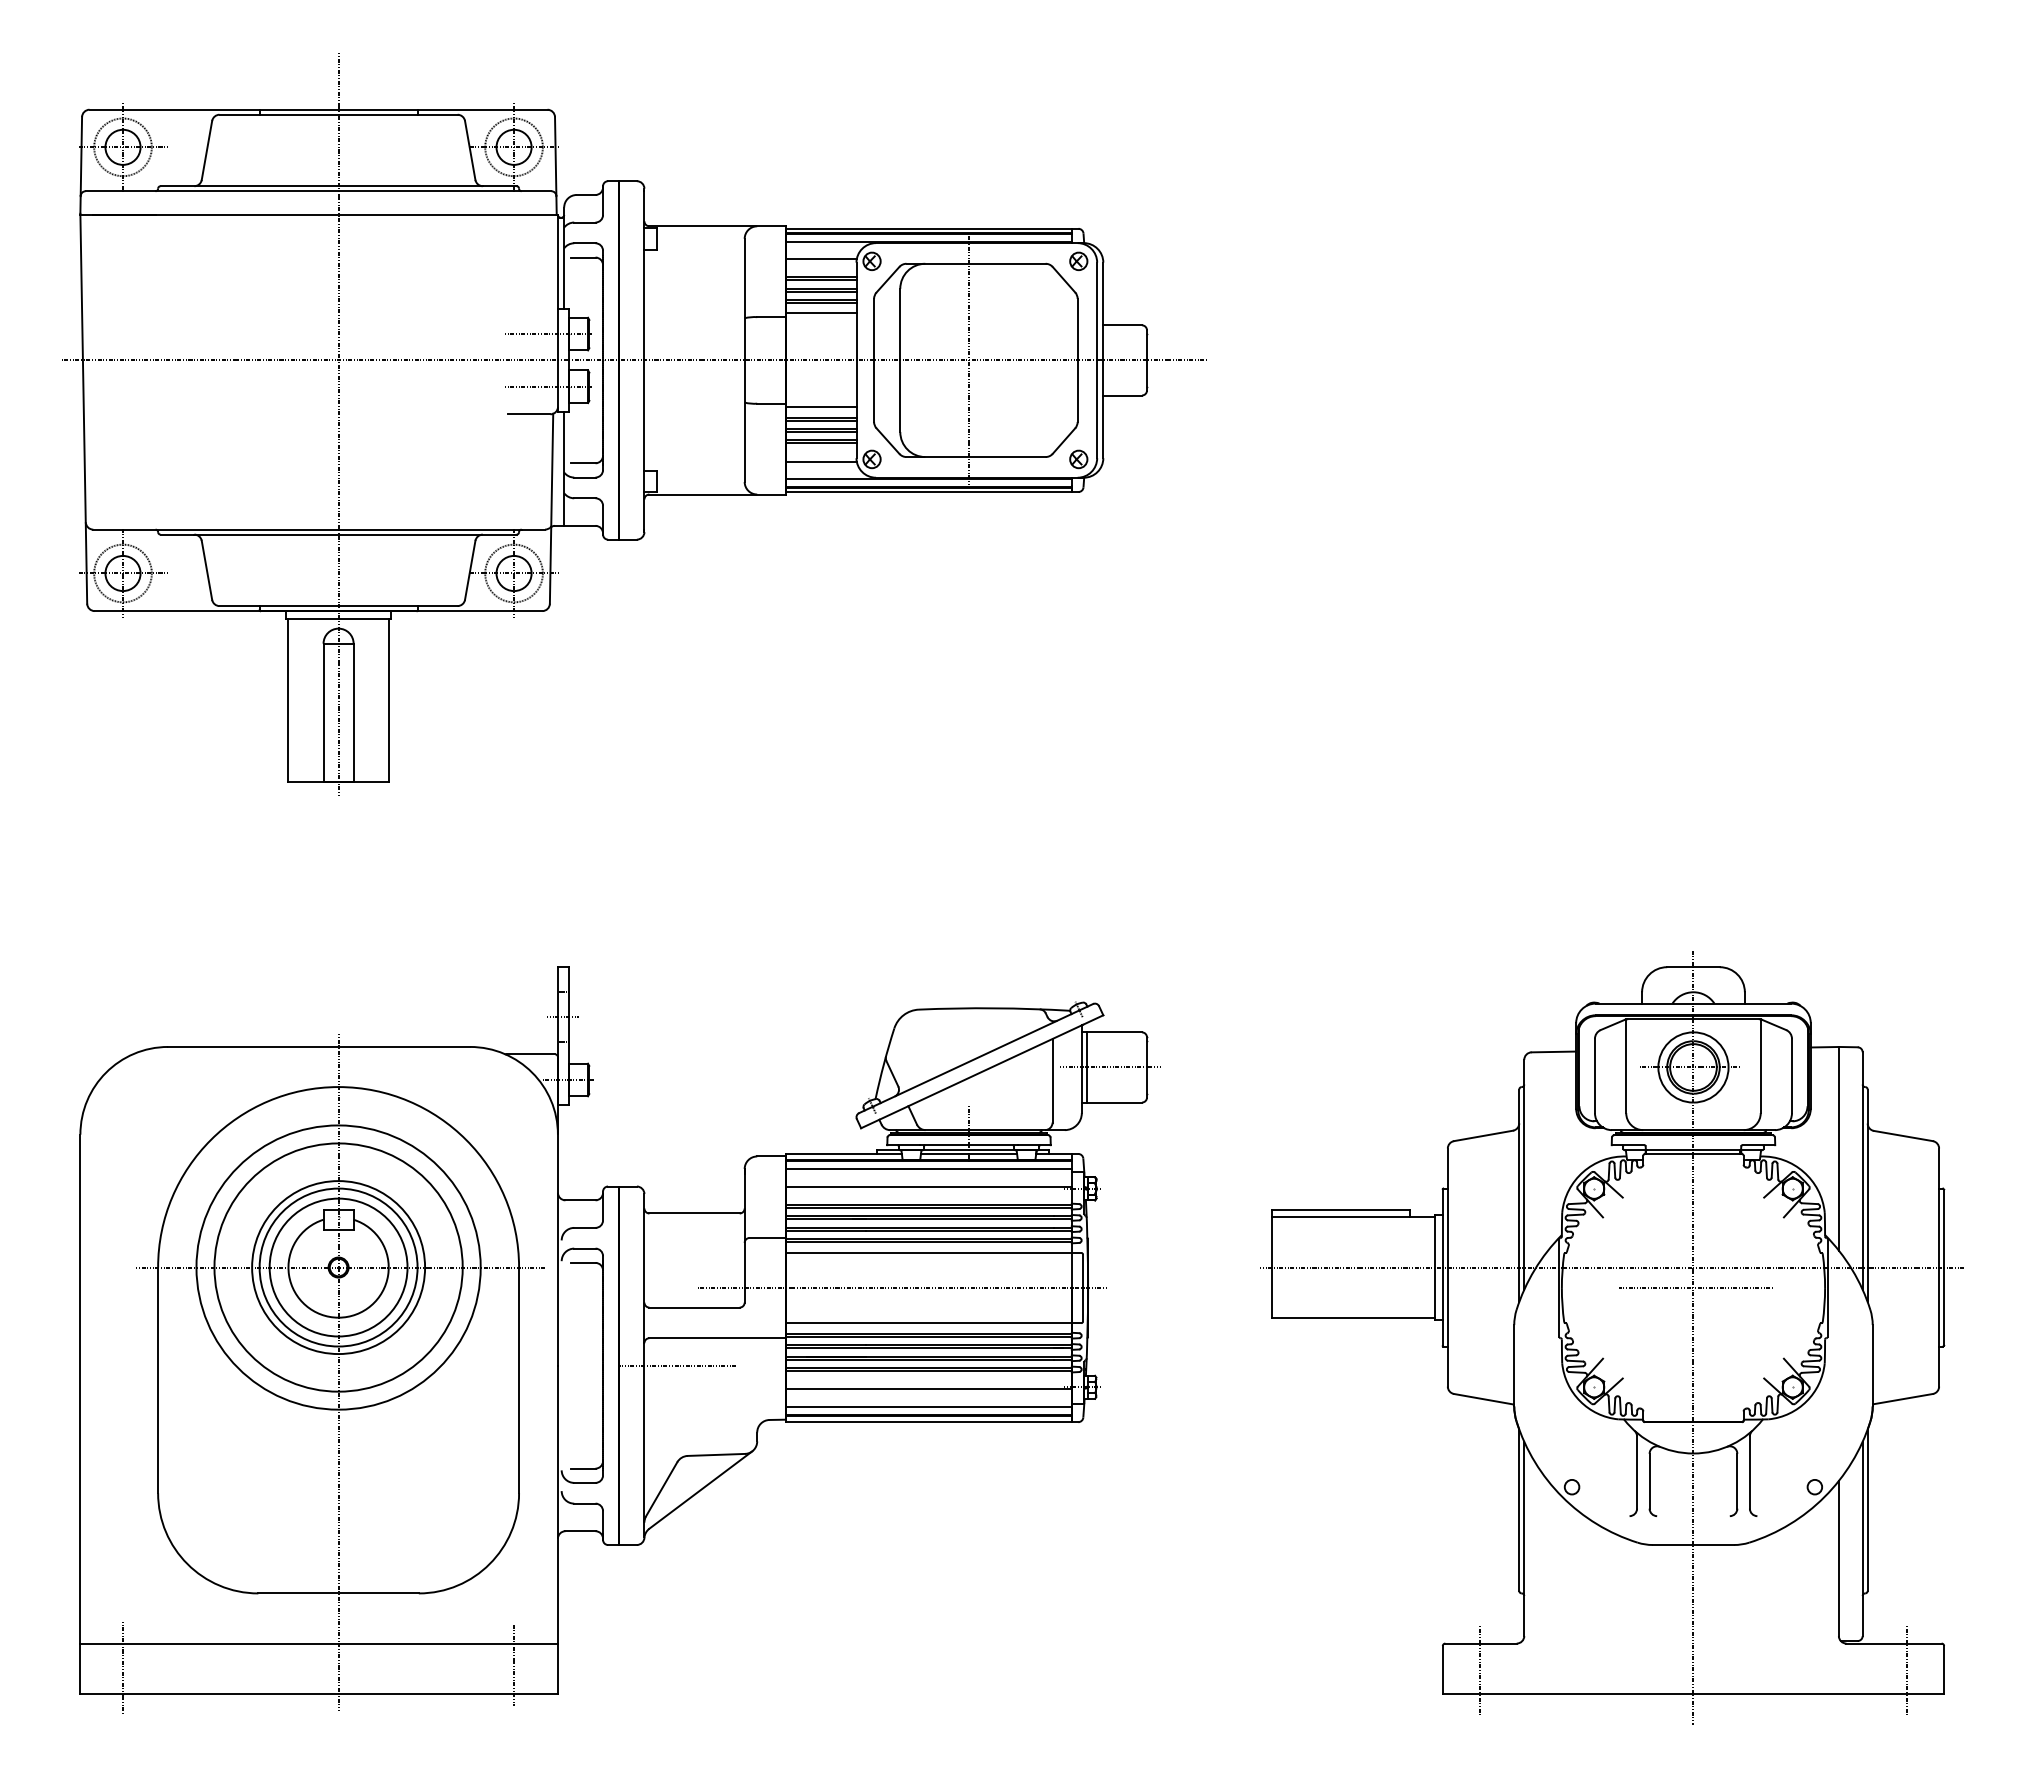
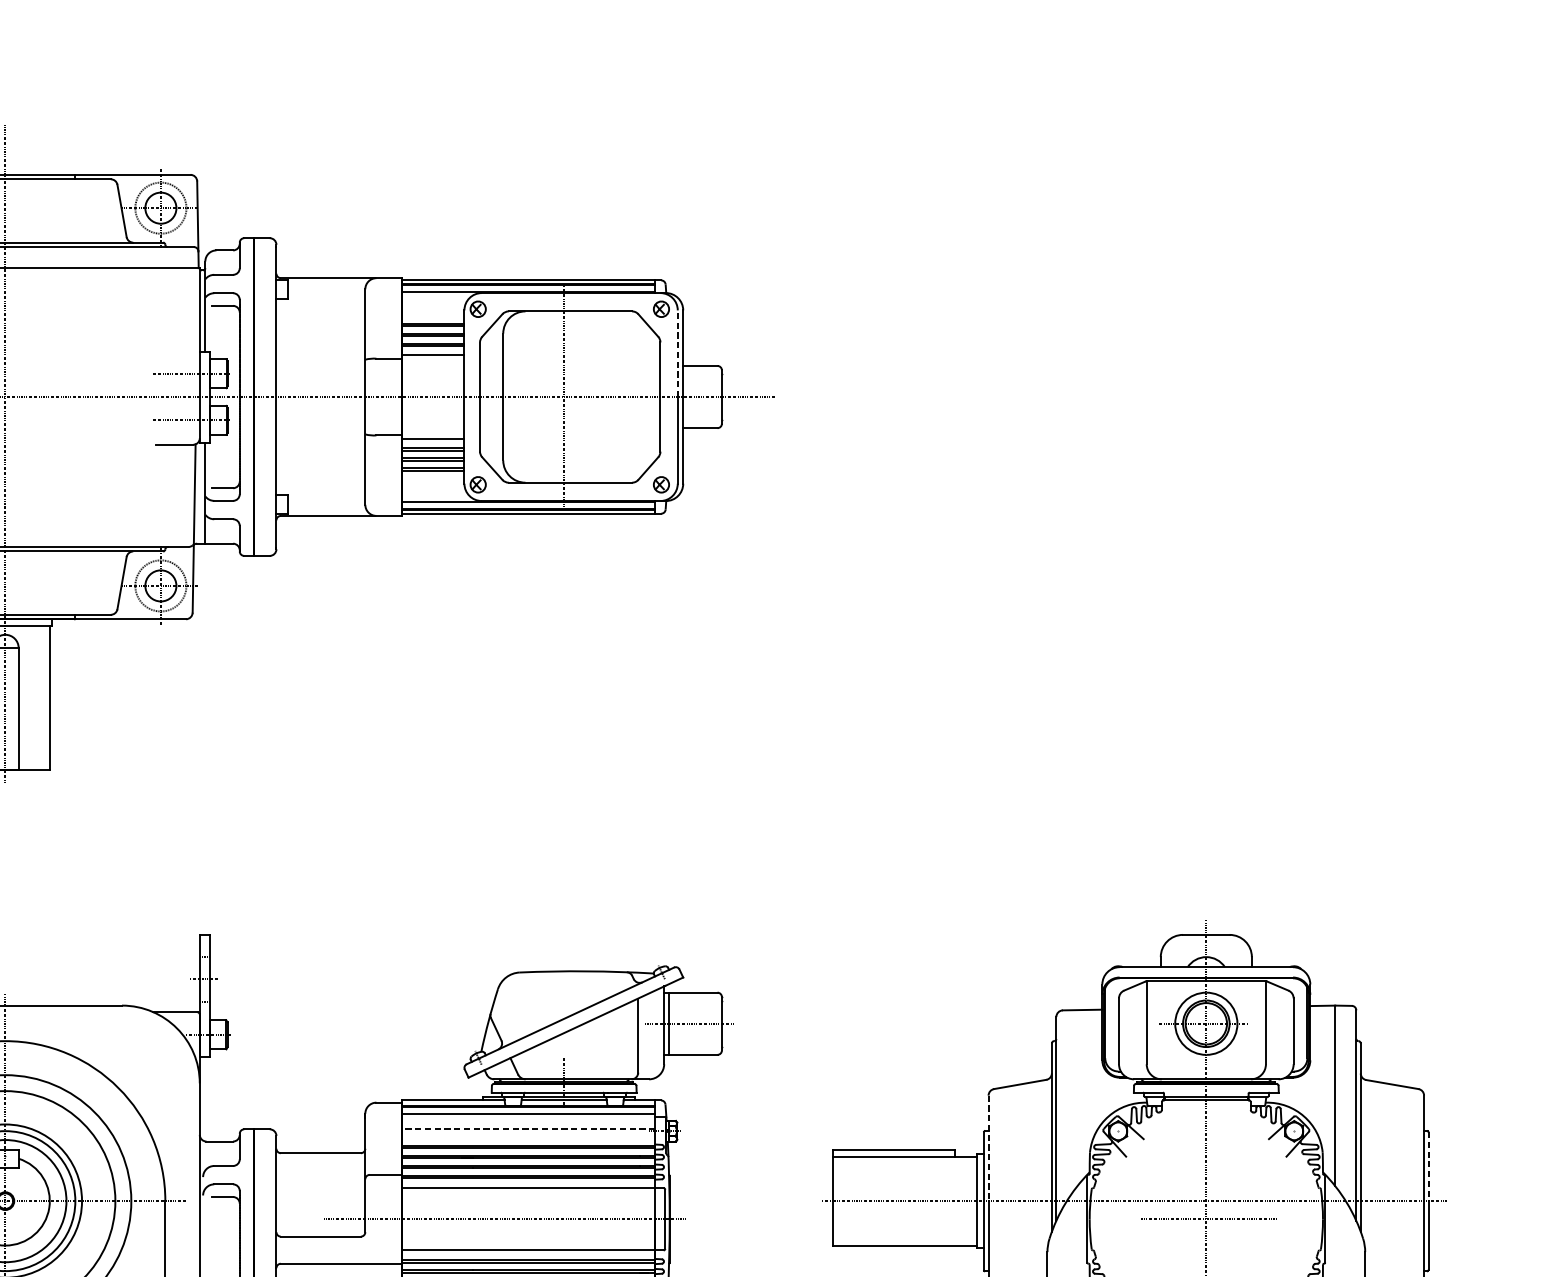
line: (821, 259) -> (433, 307), removed
line: (1097, 311) -> (678, 353), solid -> dashed
line: (821, 461) -> (433, 486), removed
line: (928, 1186) -> (528, 1129), solid -> dashed
line: (1447, 1208) -> (988, 1148), solid -> dashed
line: (1944, 1228) -> (1428, 1166), solid -> dashed

